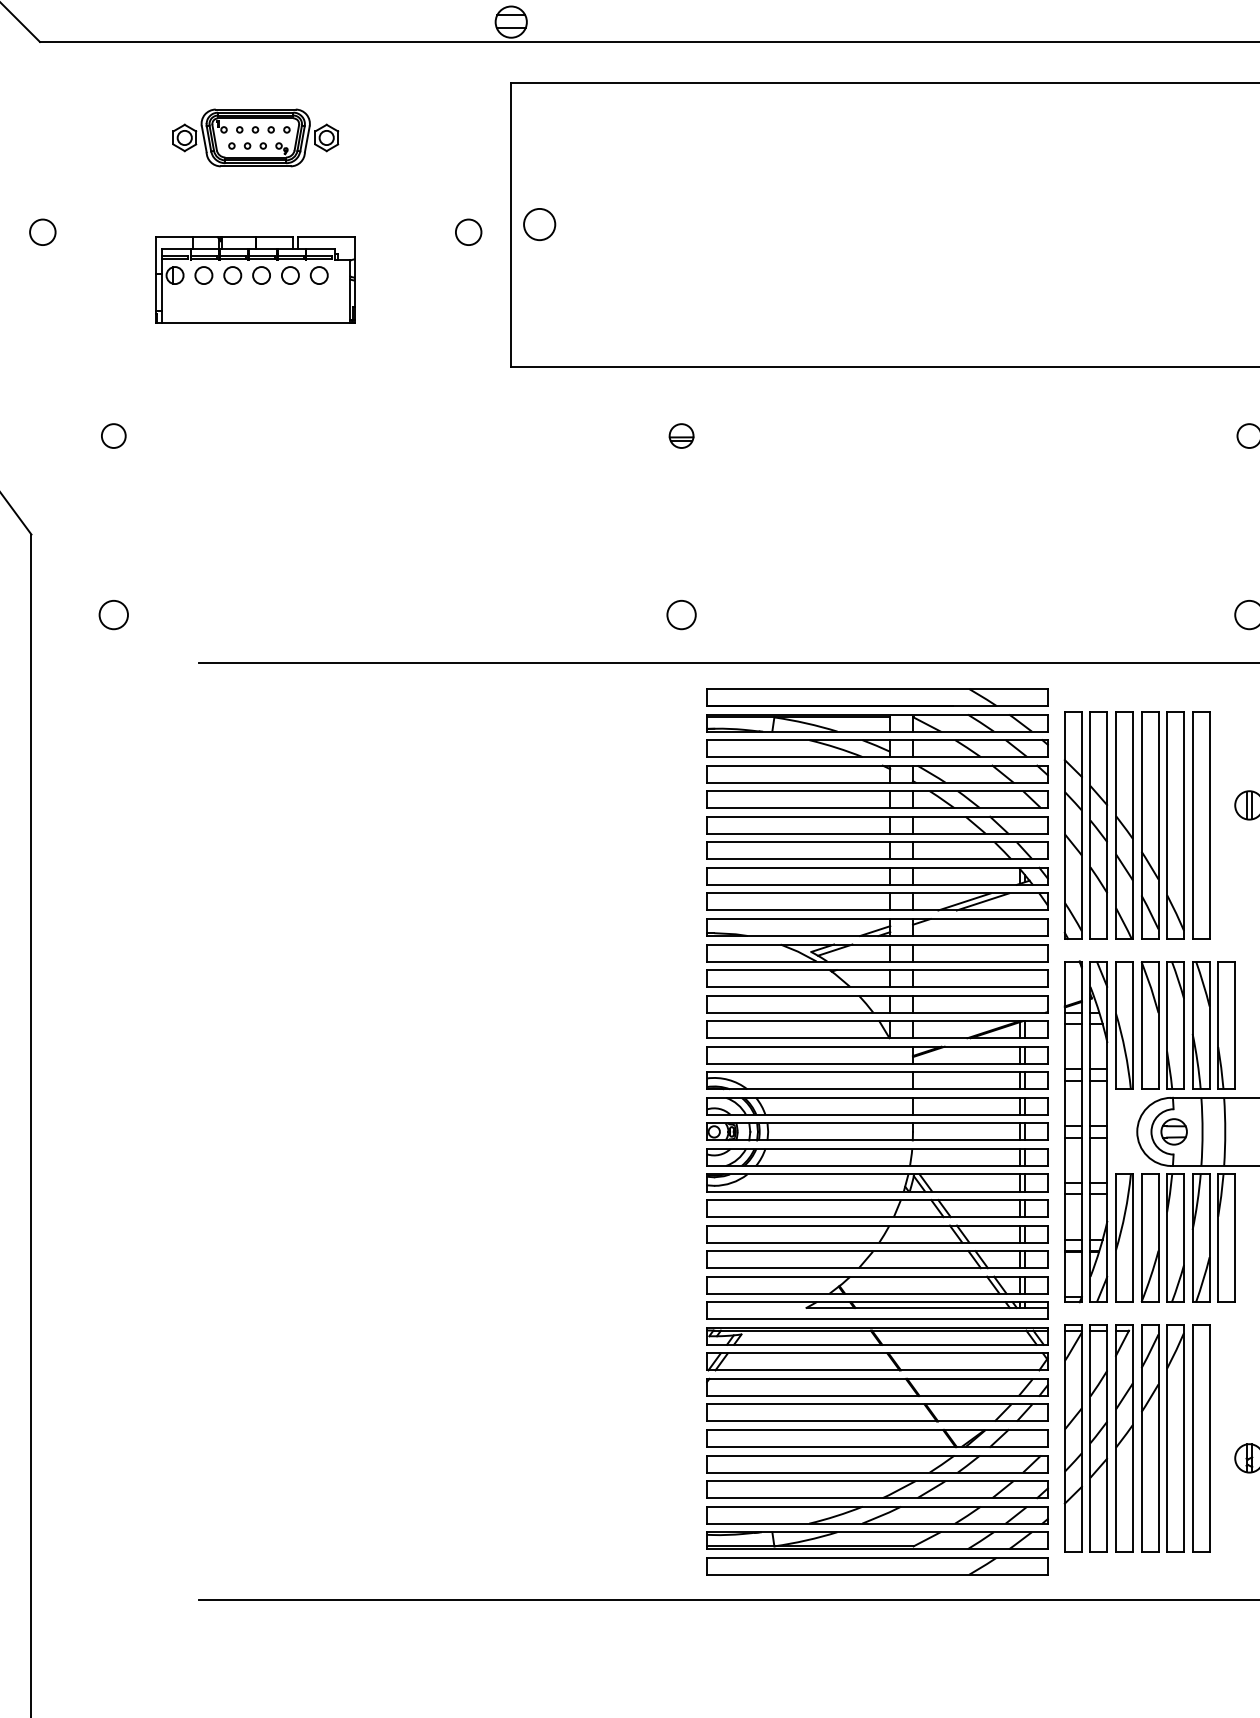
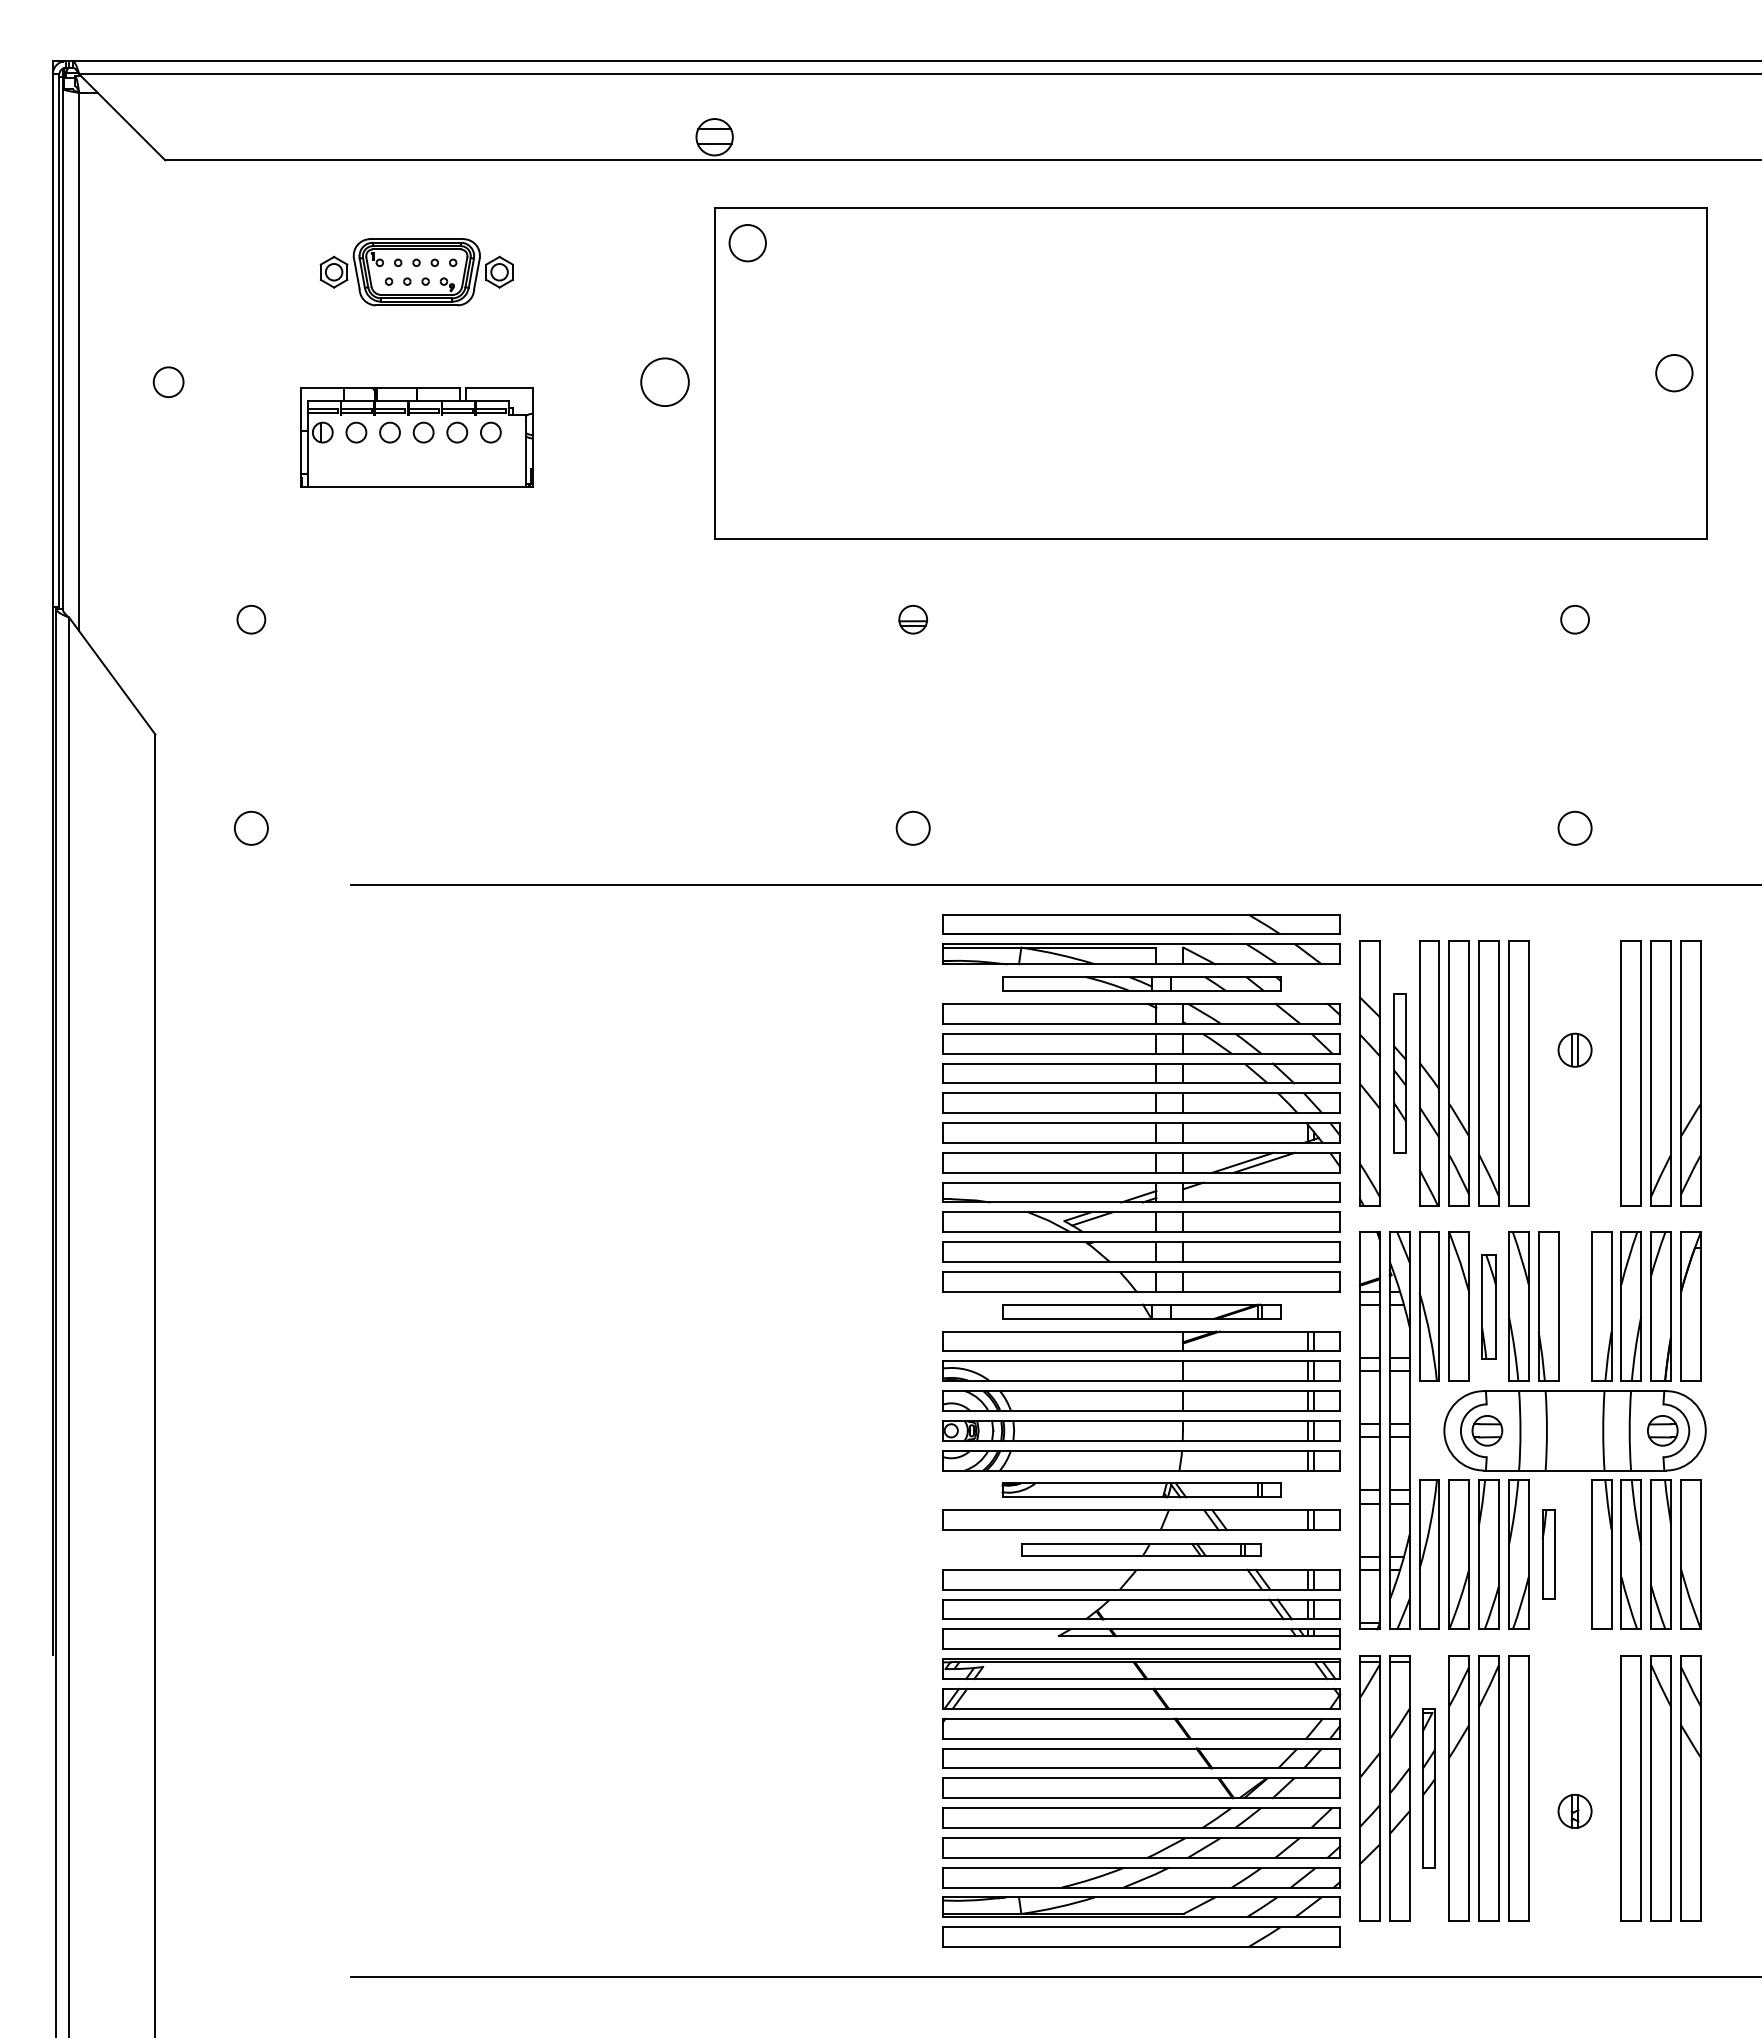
circle: (539, 224) -> (747, 243), moved
circle: (468, 232) -> (664, 382), size x1.6
part: (877, 748) -> (1141, 983), size x0.7
part: (1098, 825) -> (1399, 1073), size x0.6
part: (1175, 1025) -> (1488, 1306), size x0.7
part: (877, 1029) -> (1141, 1311), size x0.7
part: (877, 1183) -> (1141, 1490), size x0.7
part: (877, 1233) -> (1141, 1549), size x0.6
part: (1226, 1238) -> (1548, 1554), size x0.6
part: (1123, 1438) -> (1428, 1788), size x0.6

